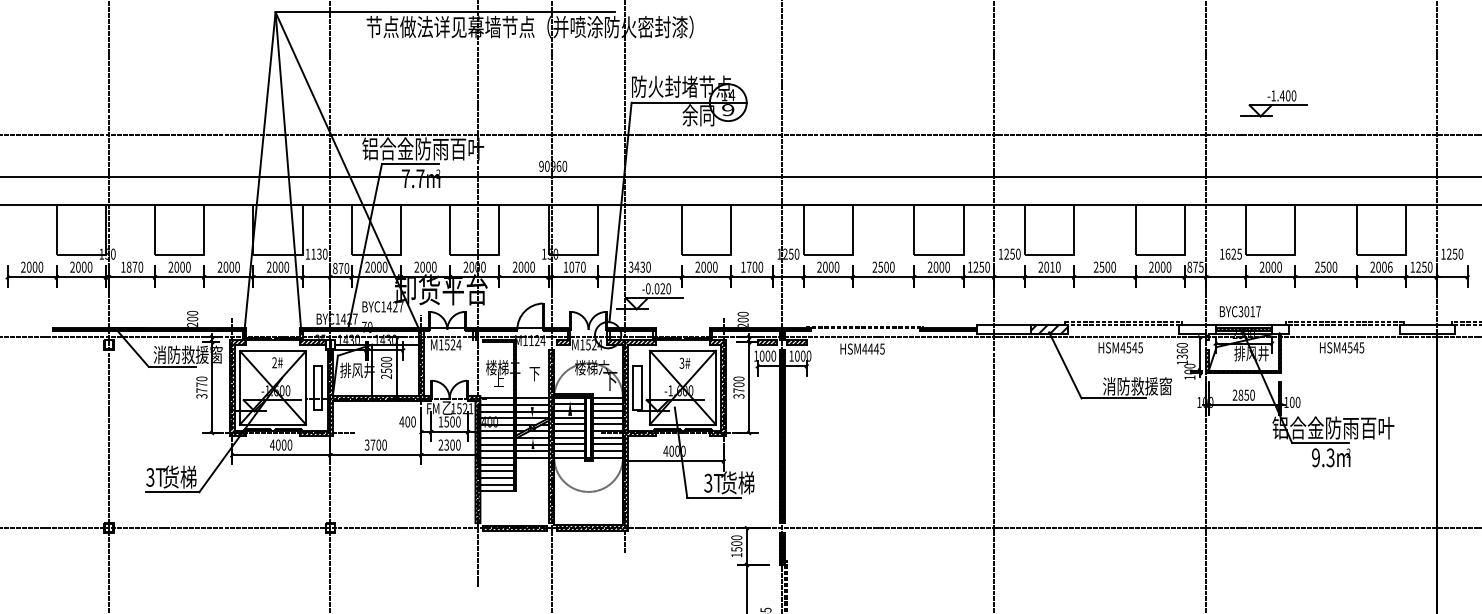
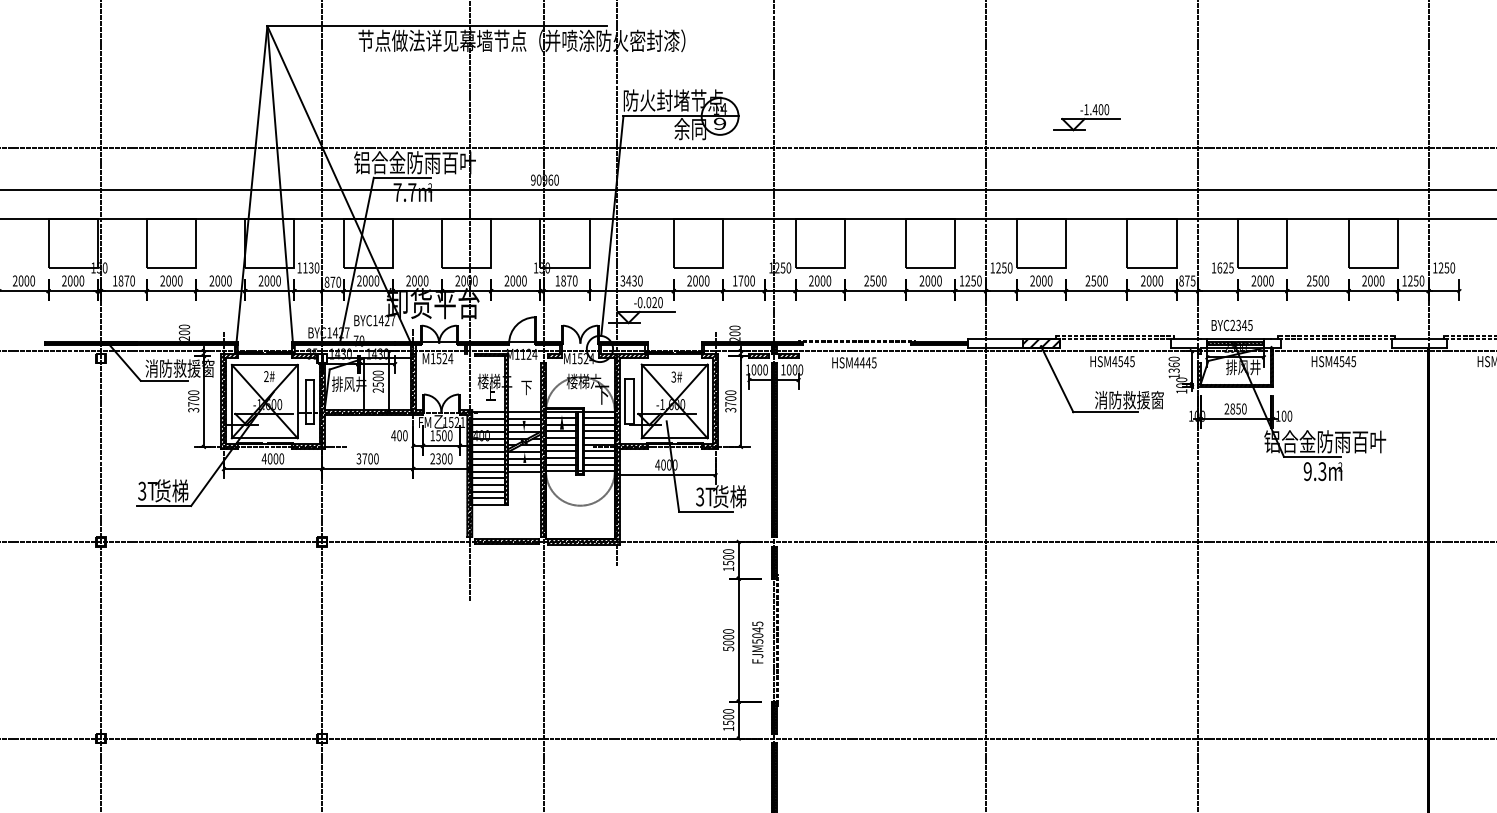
part: (1273, 103) -> (1086, 117), moved
text: (1052, 266) -> (1044, 280), 2010 -> 2000
text: (1389, 266) -> (1381, 280), 2006 -> 2000
text: (571, 267) -> (563, 281), 1070 -> 1870
text: (1249, 311) -> (1241, 325), BYC3017 -> BYC2345
text: (201, 384) -> (193, 398), 3770 -> 3700

